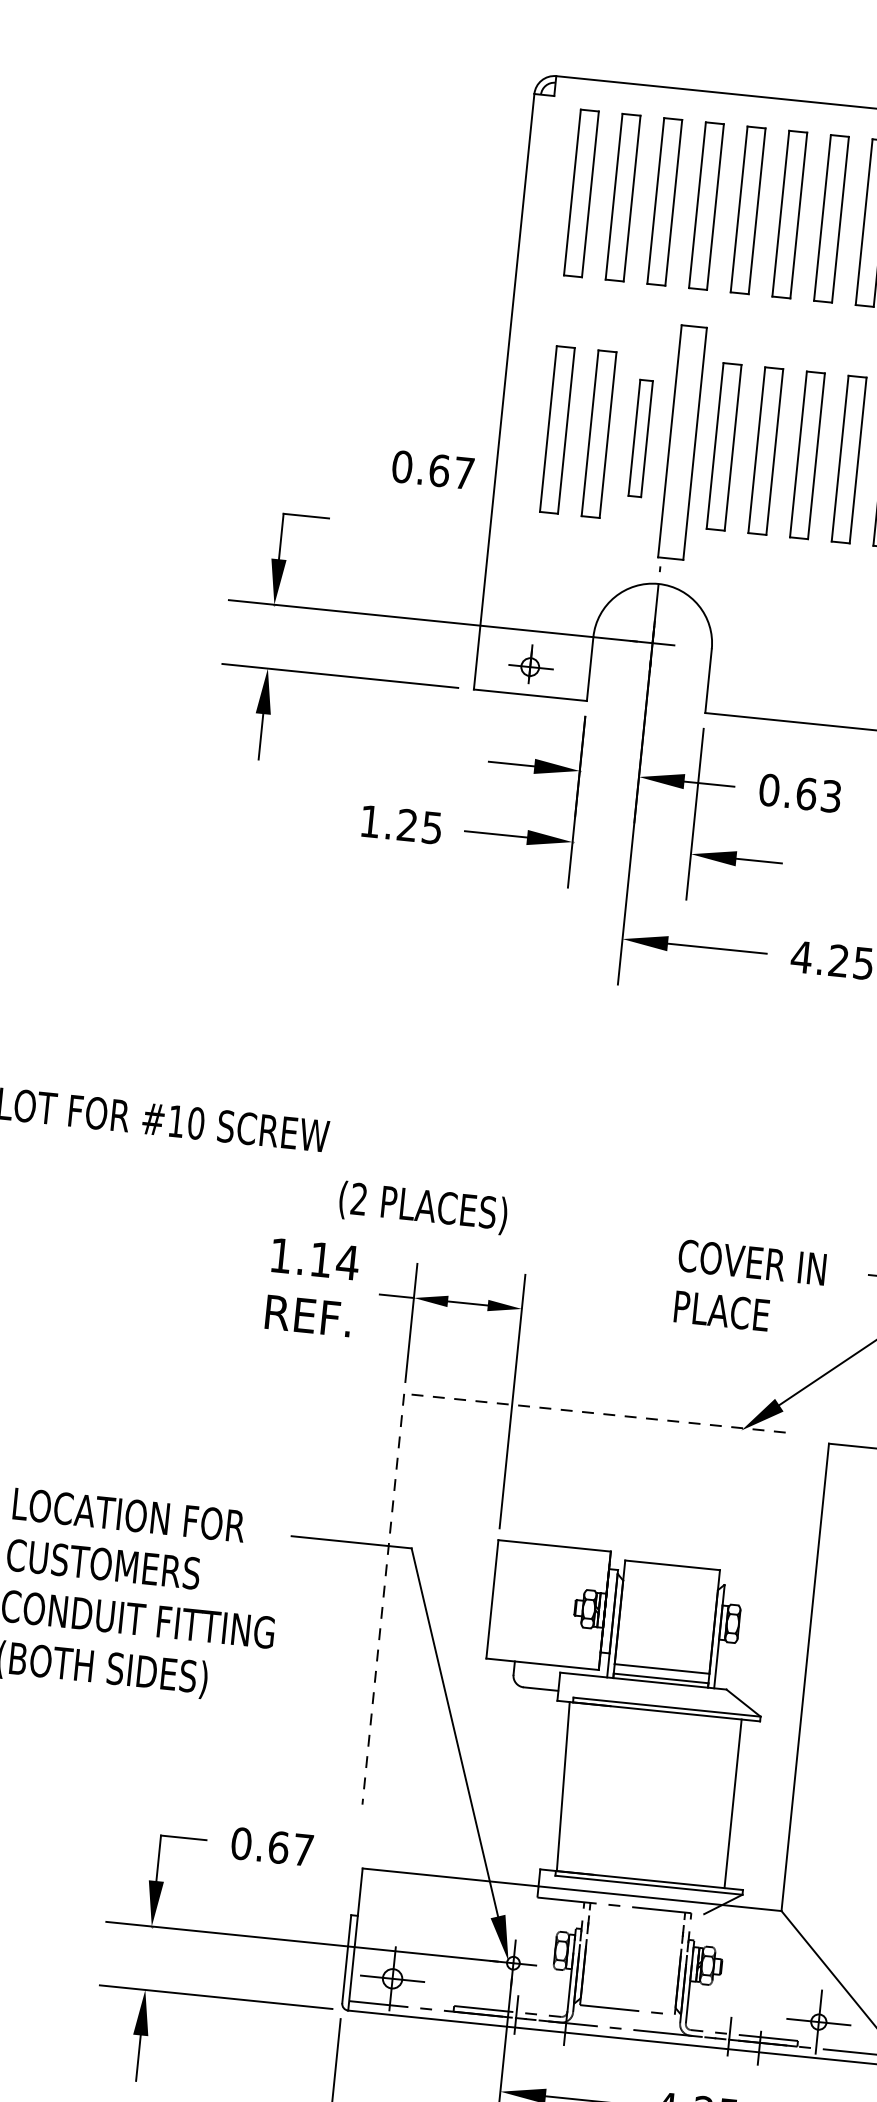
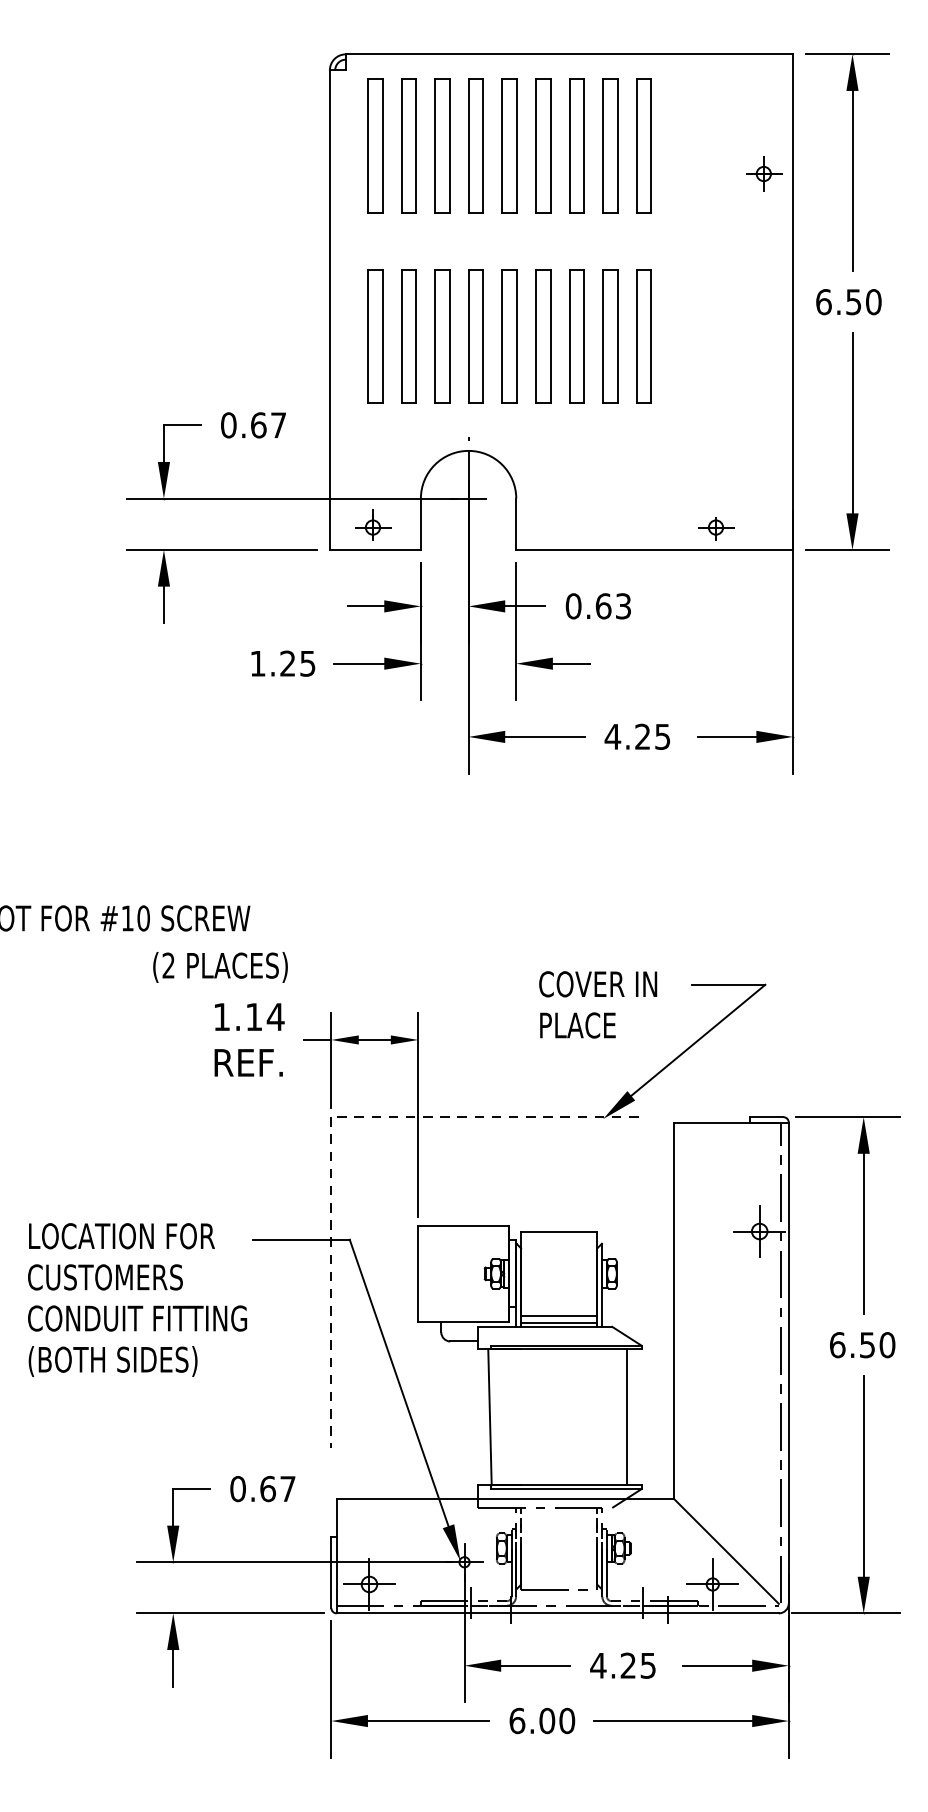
part: (640, 438) -> (442, 336), size x1.43
part: (681, 442) -> (475, 336), size x0.71
text: (432, 470) -> (253, 425), moved
text: (423, 1208) -> (220, 967), moved

